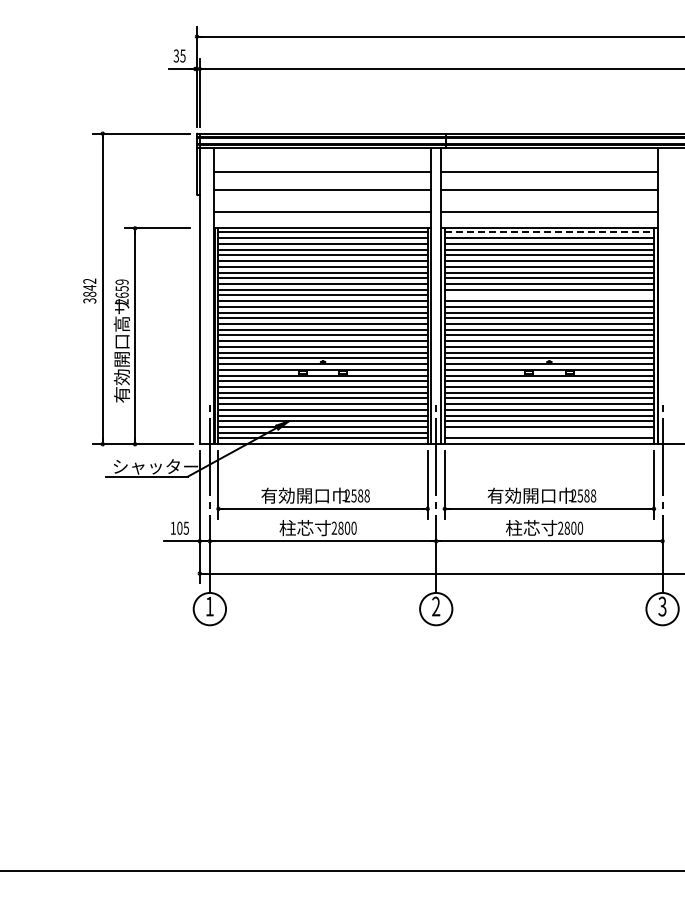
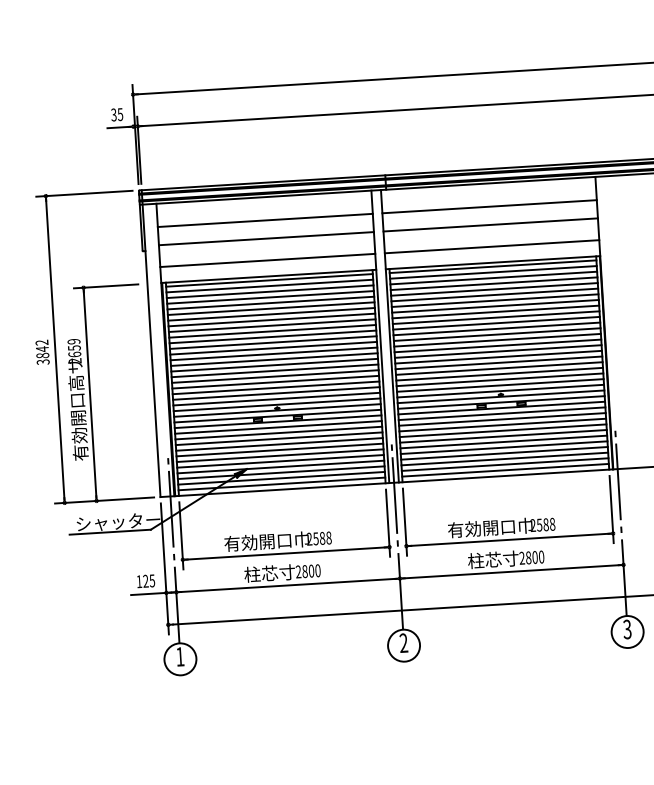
line: (549, 232) -> (493, 266), dashed -> solid
line: (549, 295) -> (496, 329), added
line: (548, 432) -> (504, 464), added
text: (179, 527) -> (145, 580), 105 -> 125

